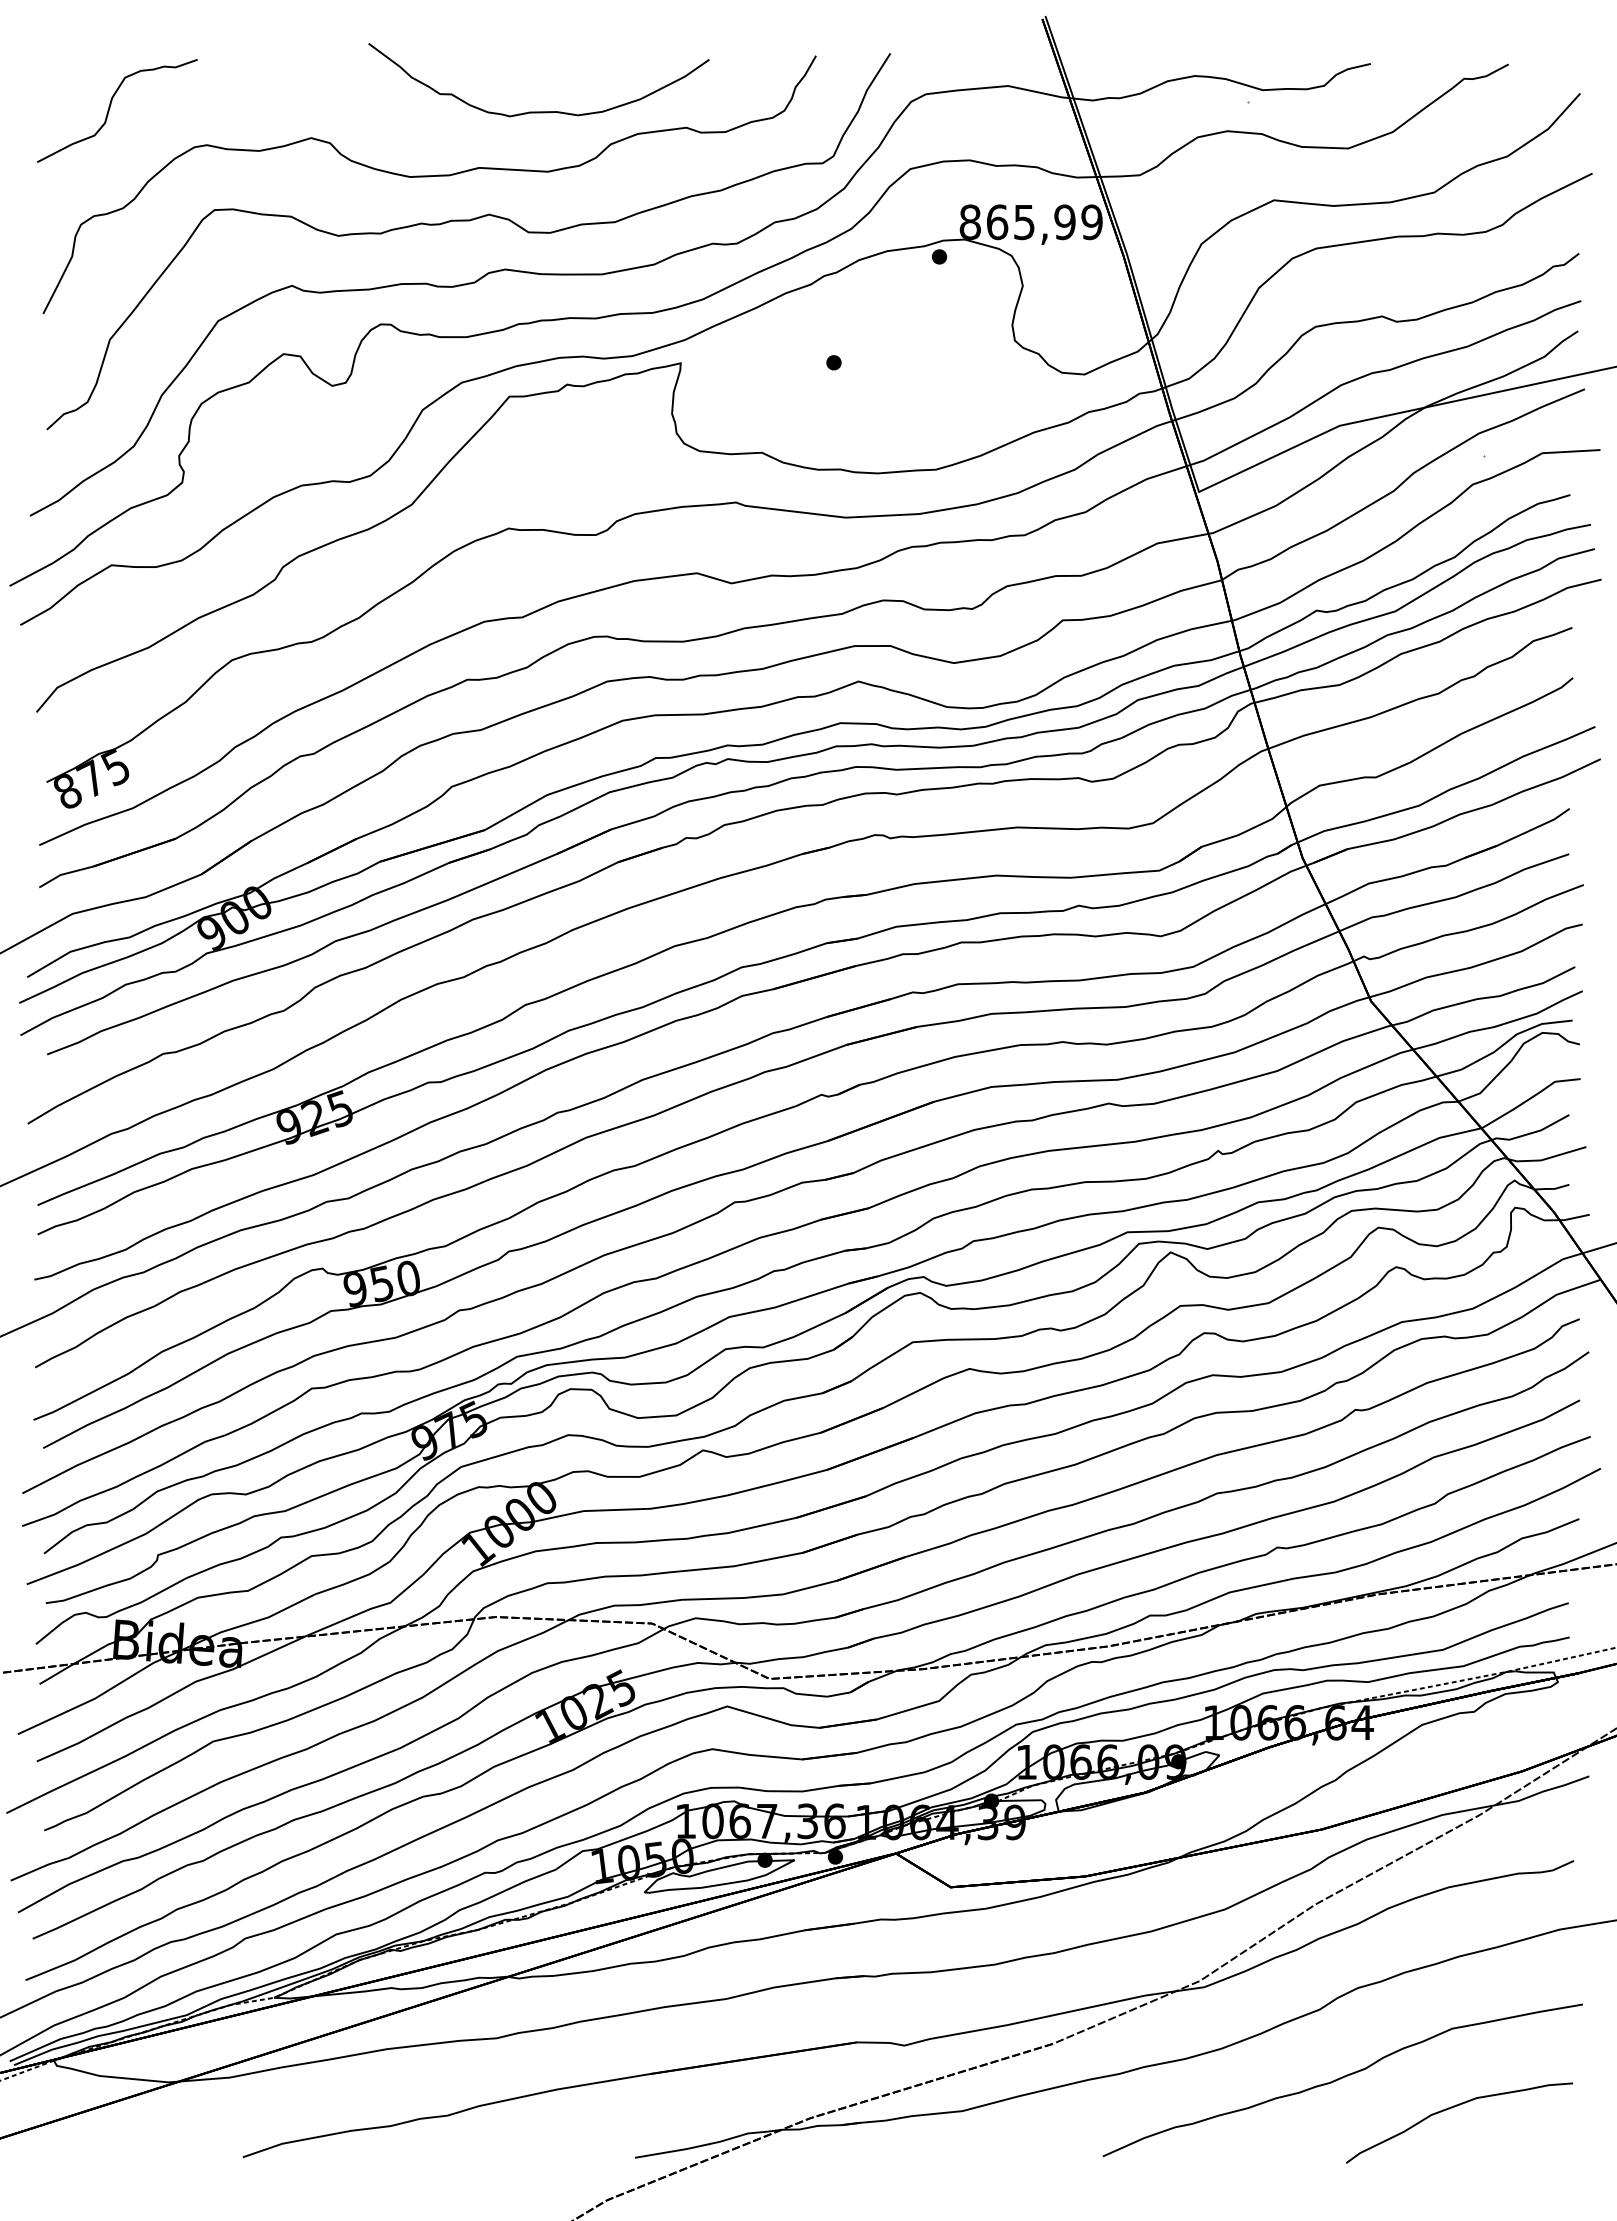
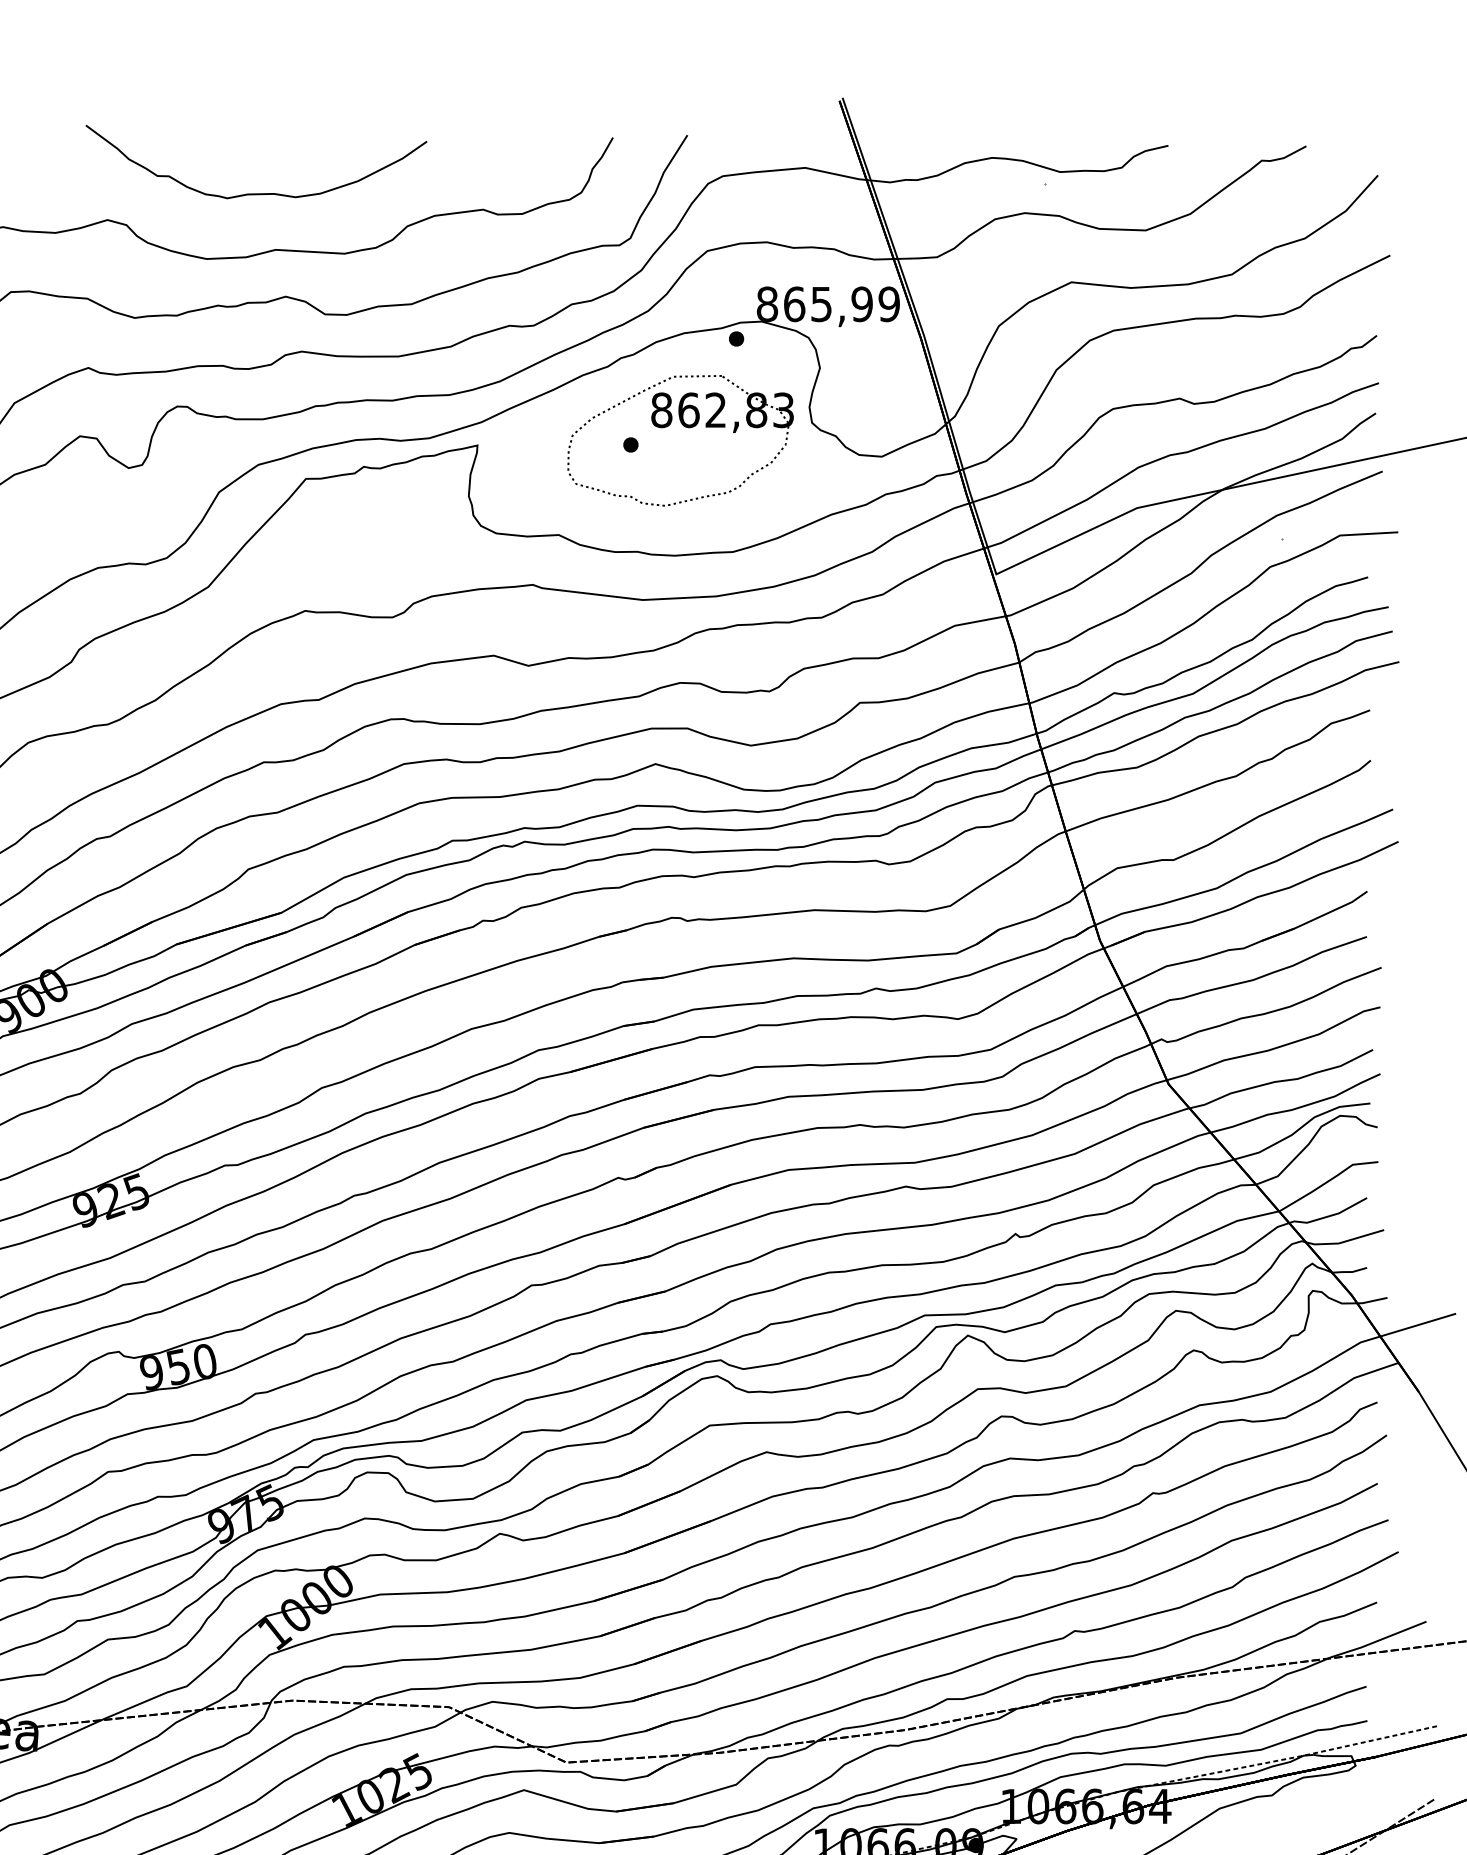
curve: (538, 111) -> (256, 193), moved
part: (888, 345) -> (685, 427), added

